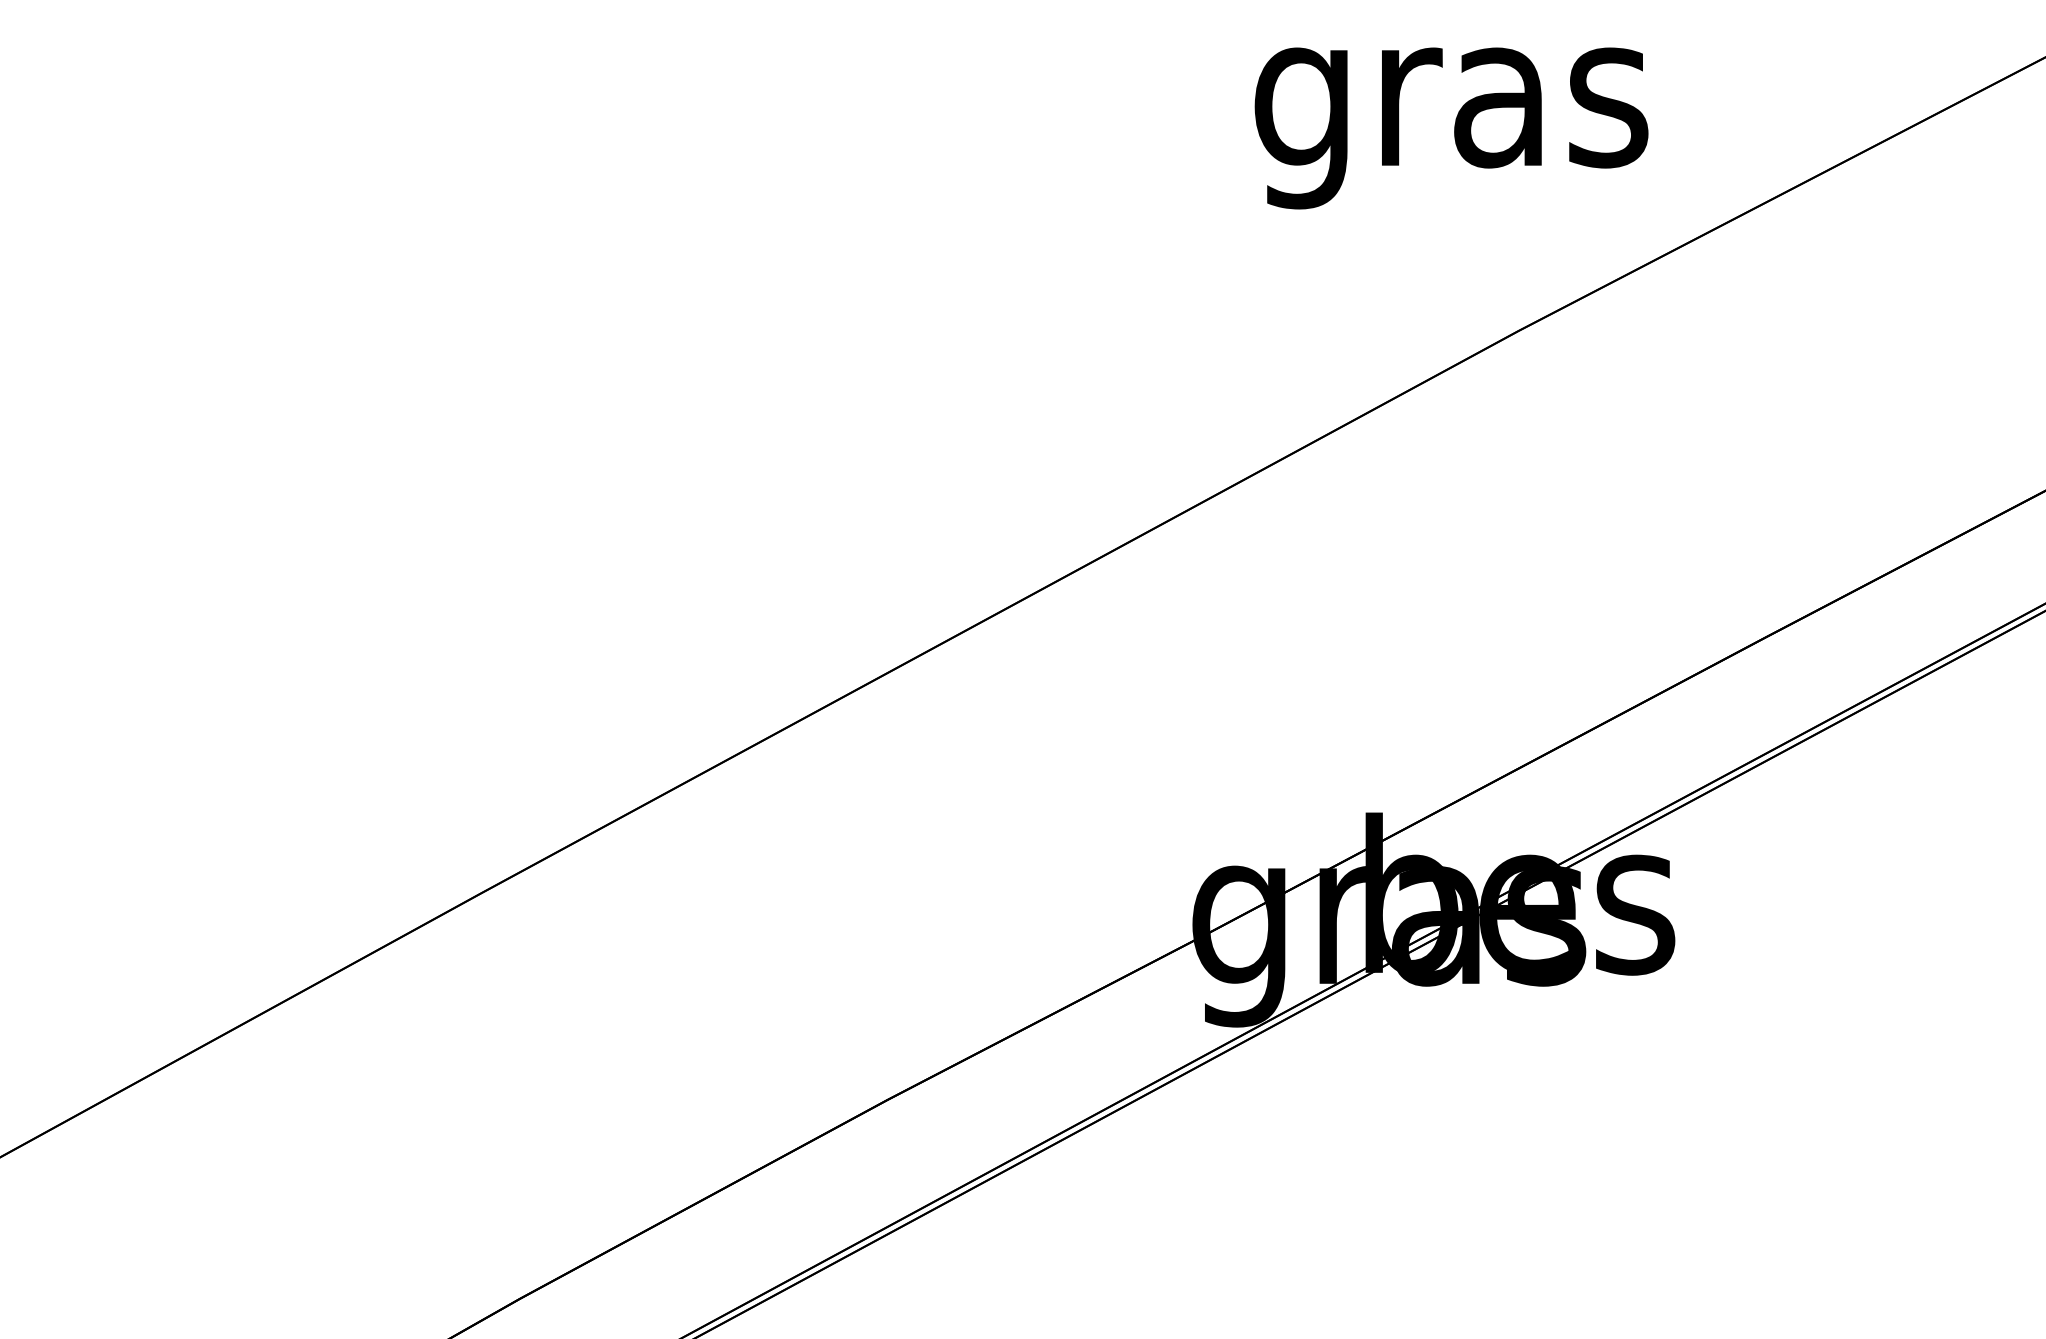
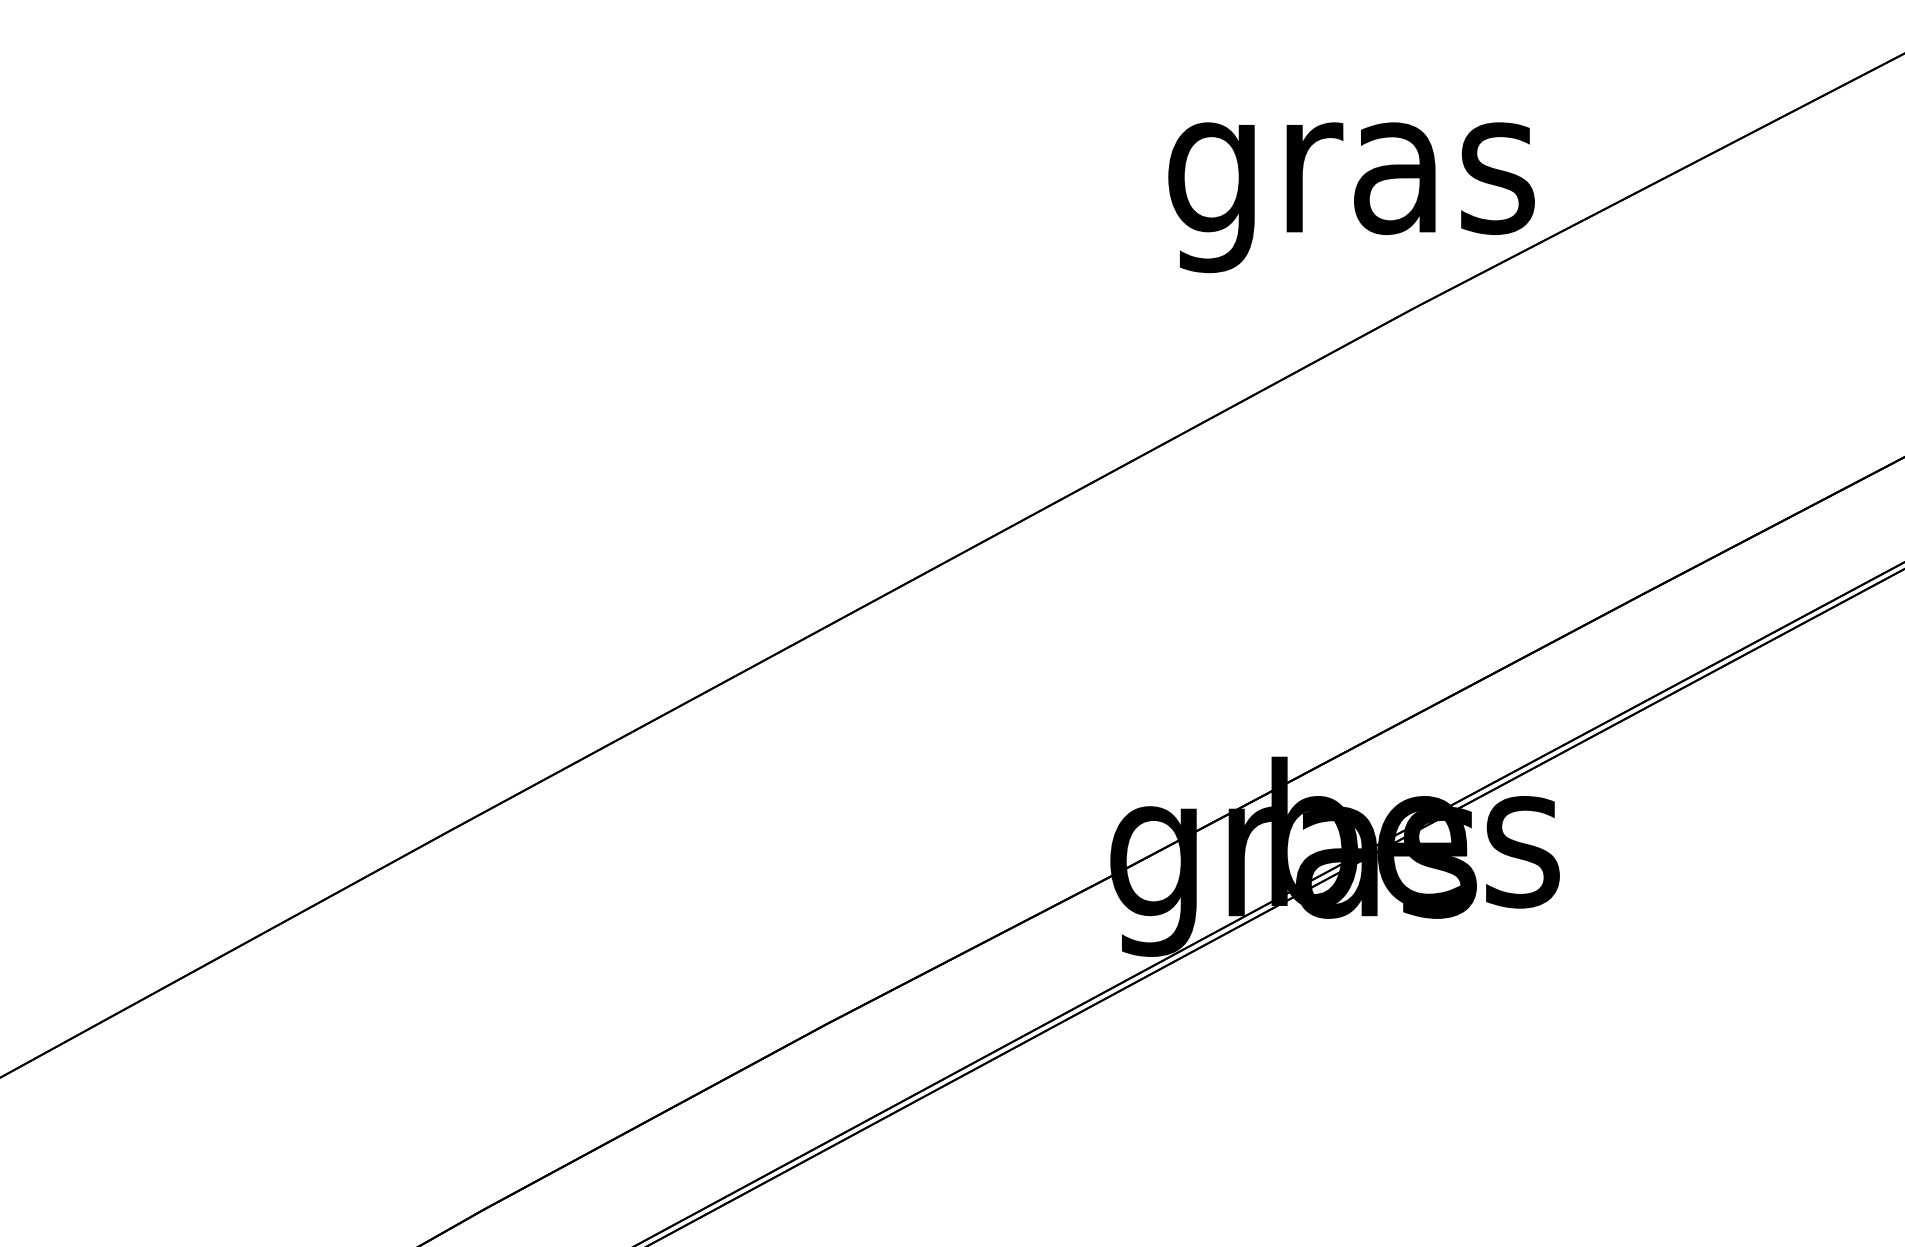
text: (1451, 128) -> (1351, 197), moved

